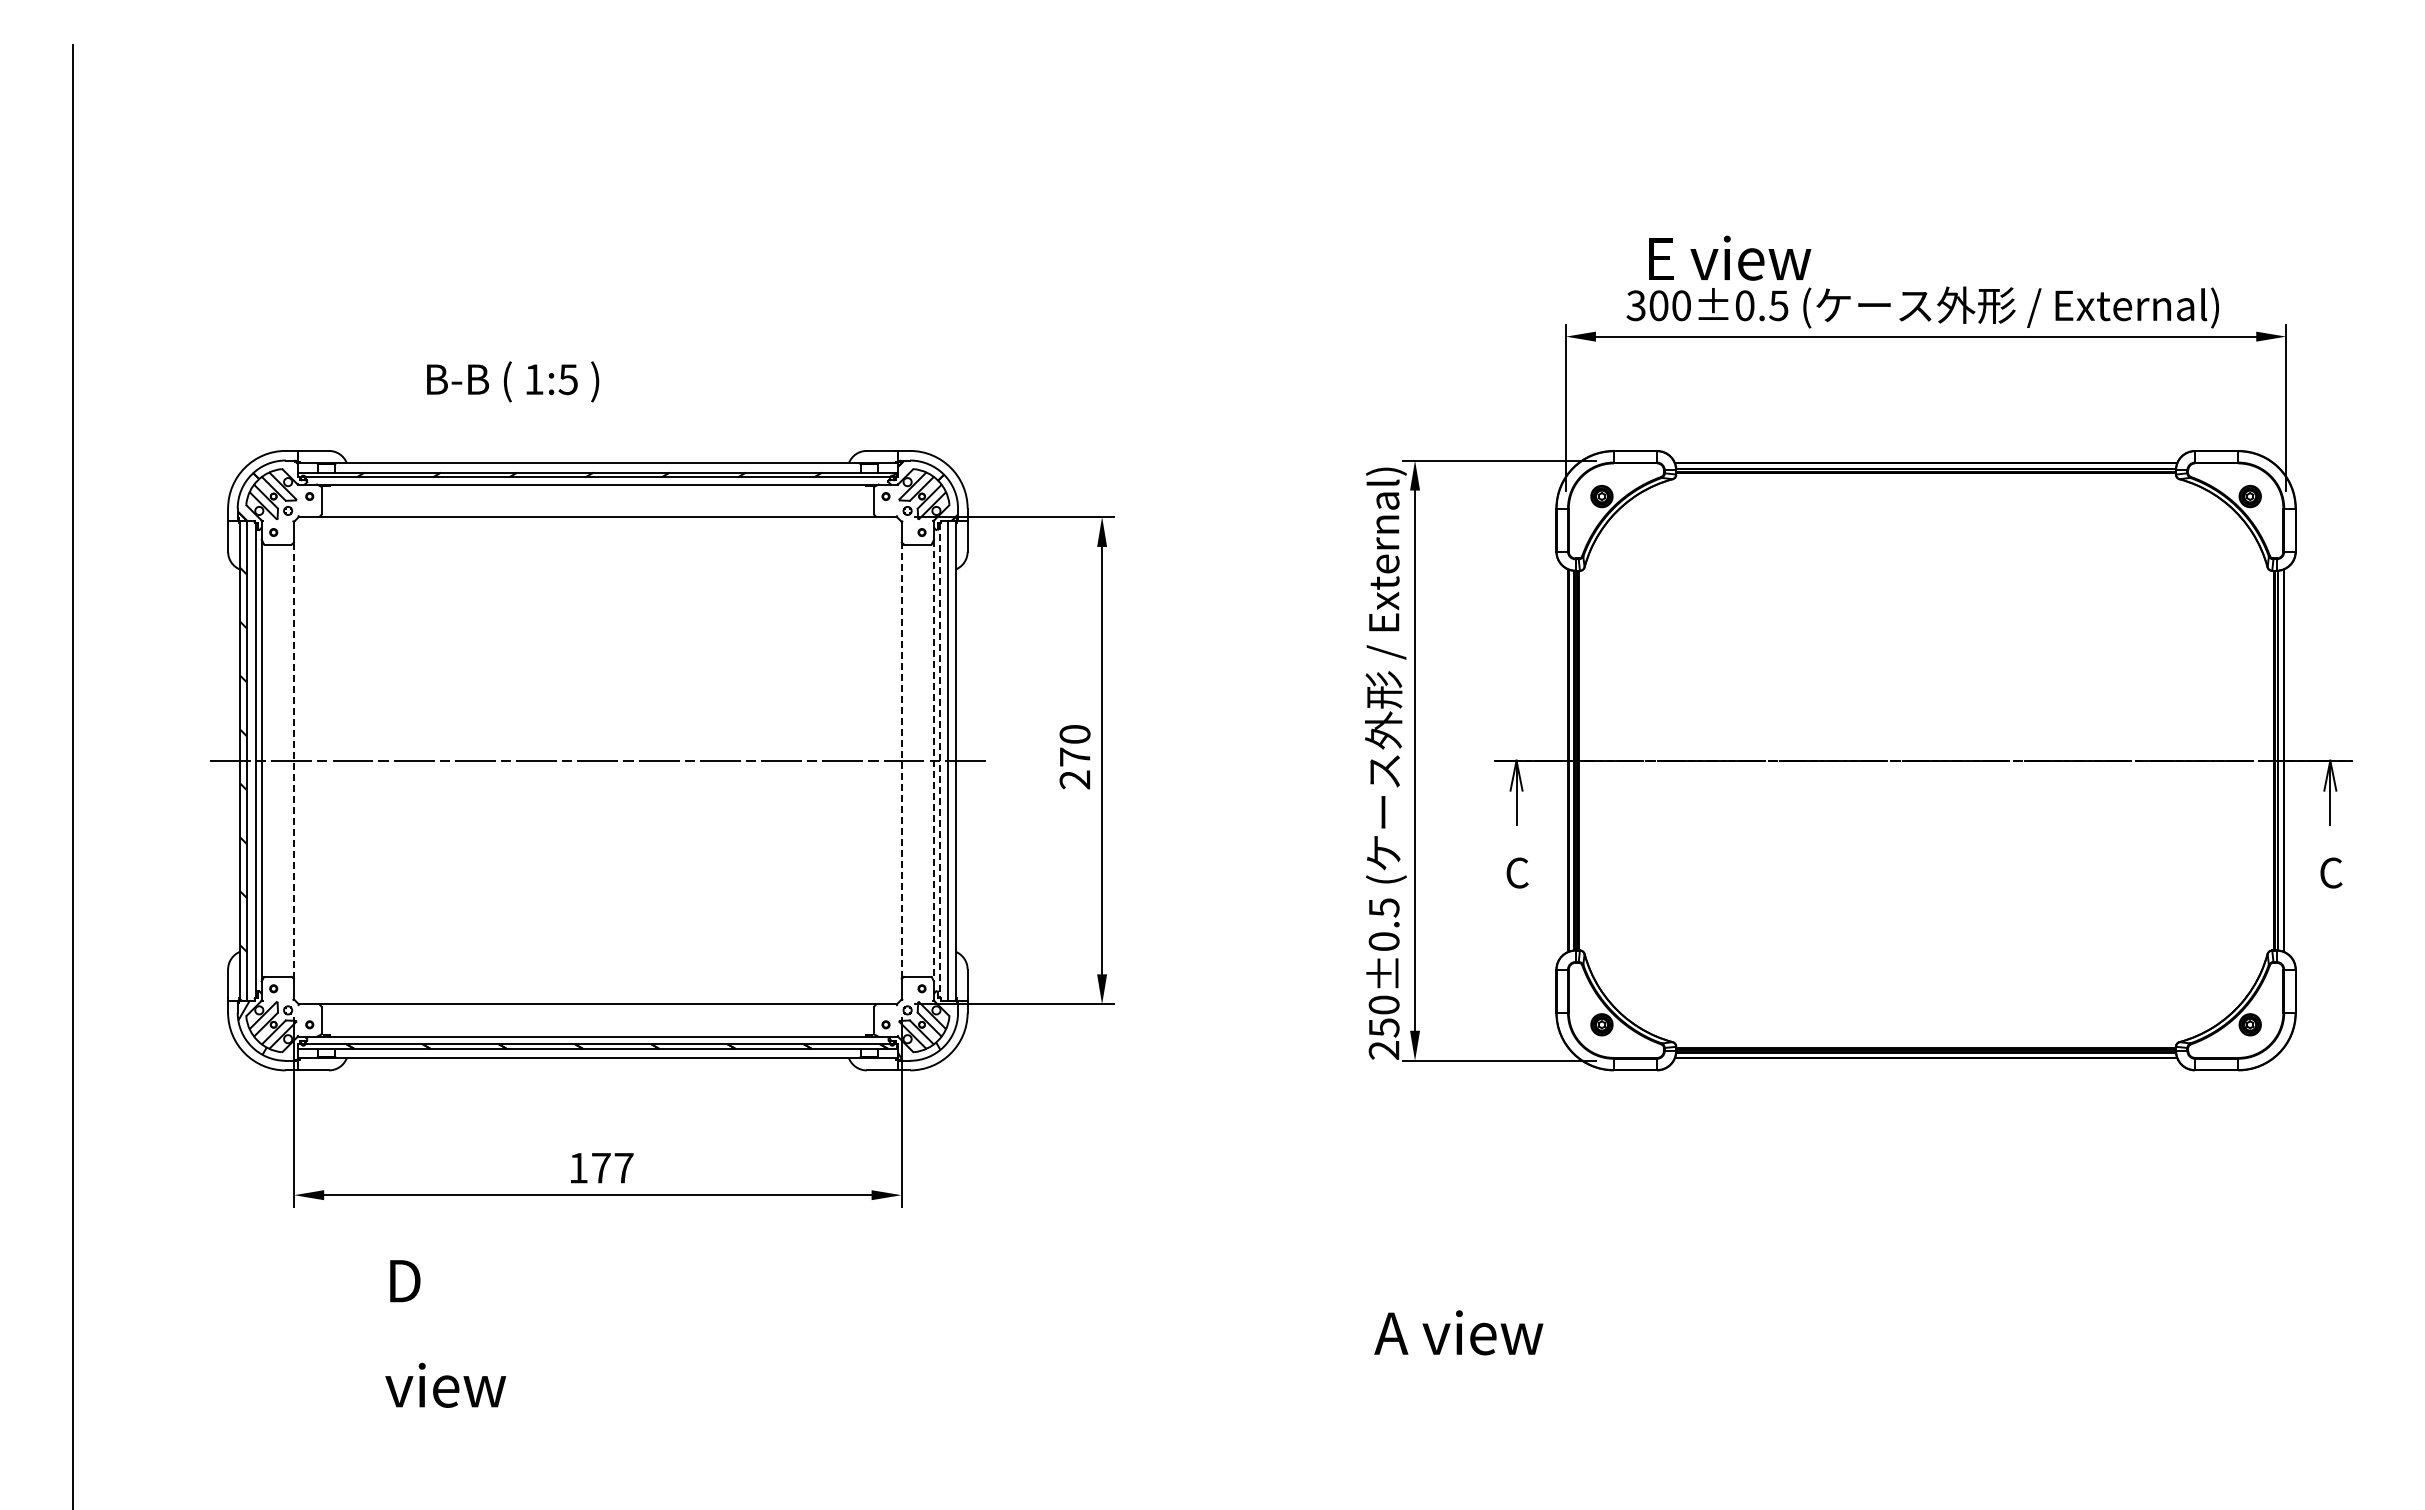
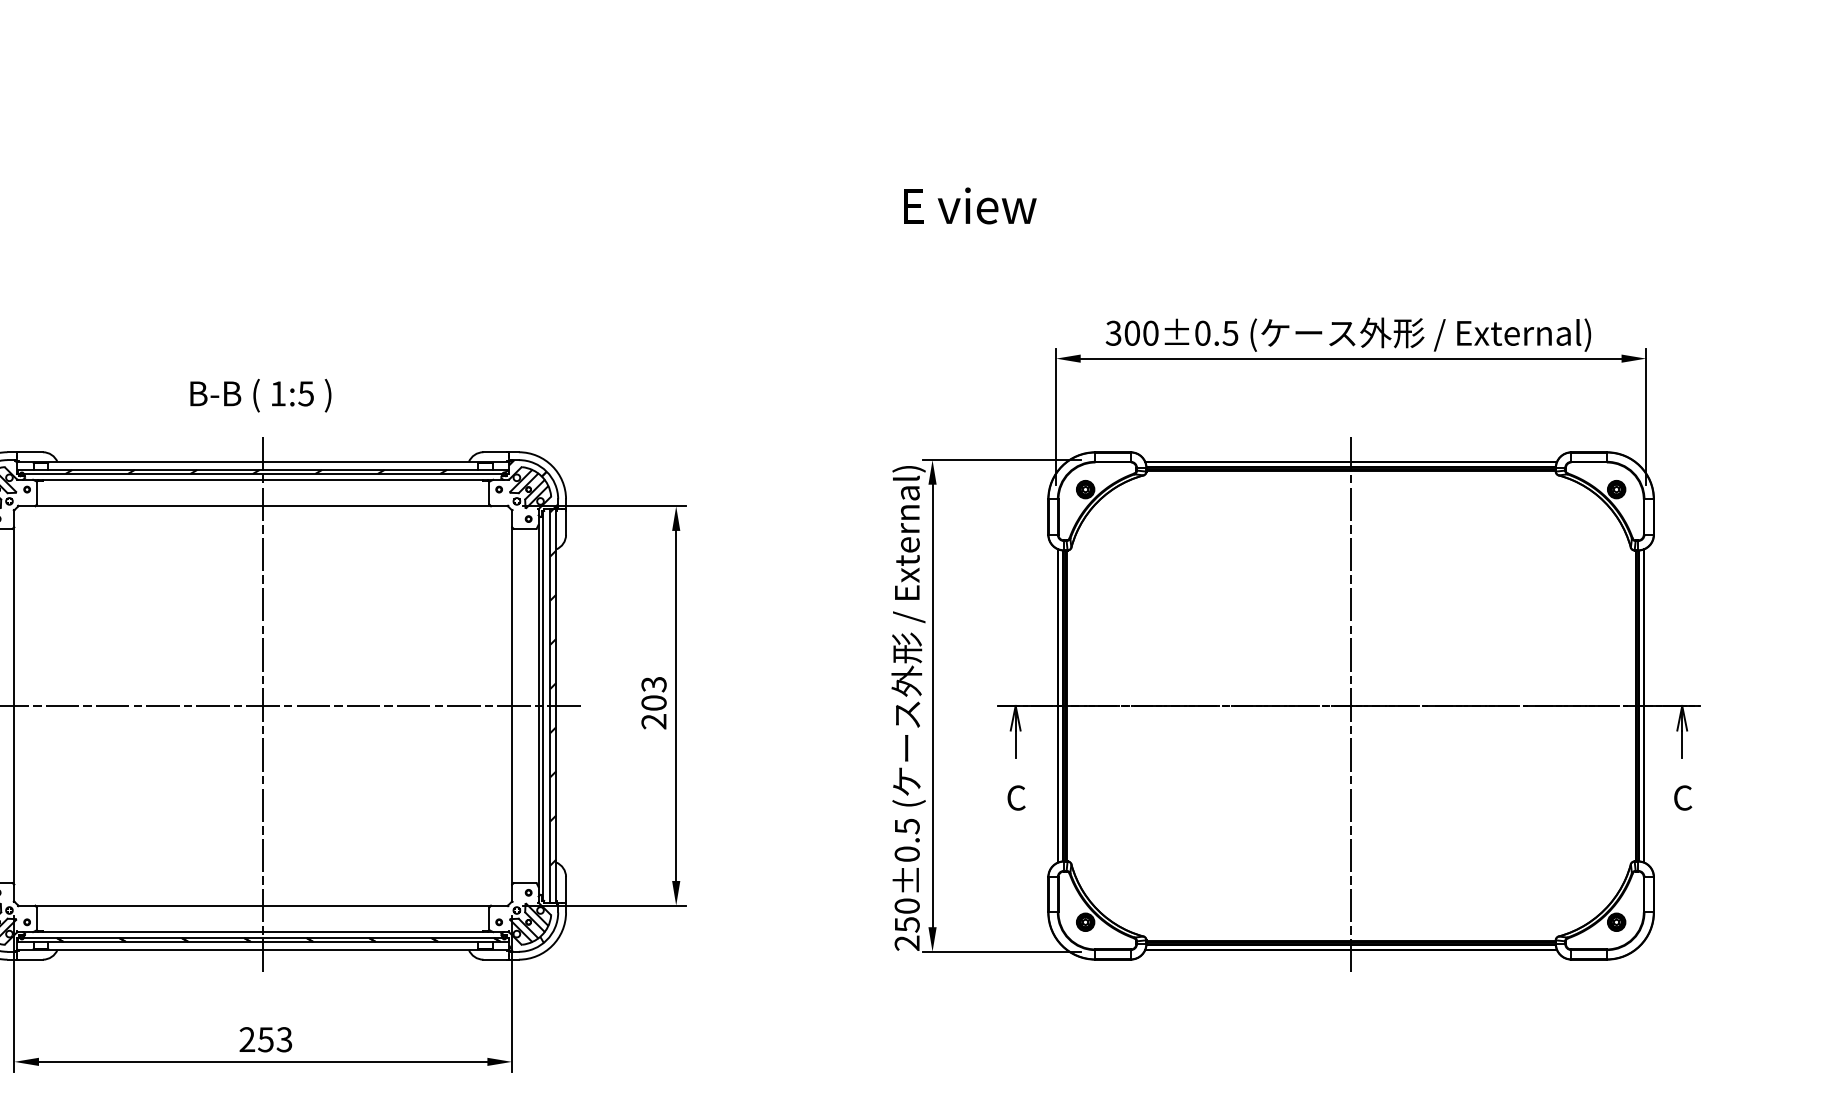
text: (1730, 257) -> (970, 205), moved
text: (513, 381) -> (261, 395), moved
hatch: (951, 737) -> (552, 686), added
text: (1074, 745) -> (653, 693), 270 -> 203
line: (294, 760) -> (14, 705), dashed -> solid
line: (597, 760) -> (262, 705), added
line: (901, 760) -> (511, 705), dashed -> solid
line: (940, 760) -> (543, 705), dashed -> solid
line: (1926, 760) -> (1351, 705), added
line: (934, 761) -> (538, 706), dashed -> solid
text: (601, 1167) -> (266, 1039), 177 -> 253

